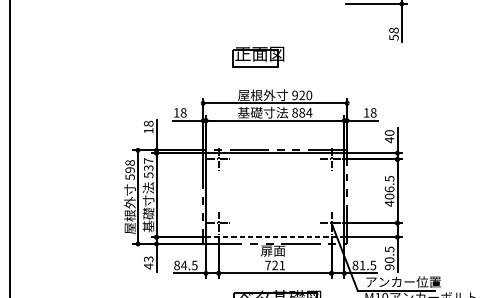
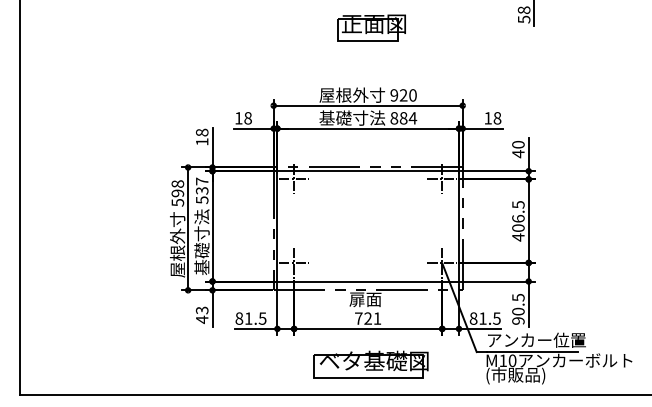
part: (257, 56) -> (371, 27), moved
line: (275, 237) -> (368, 281), dashed -> solid
text: (184, 265) -> (248, 318), 84.5 -> 81.5

